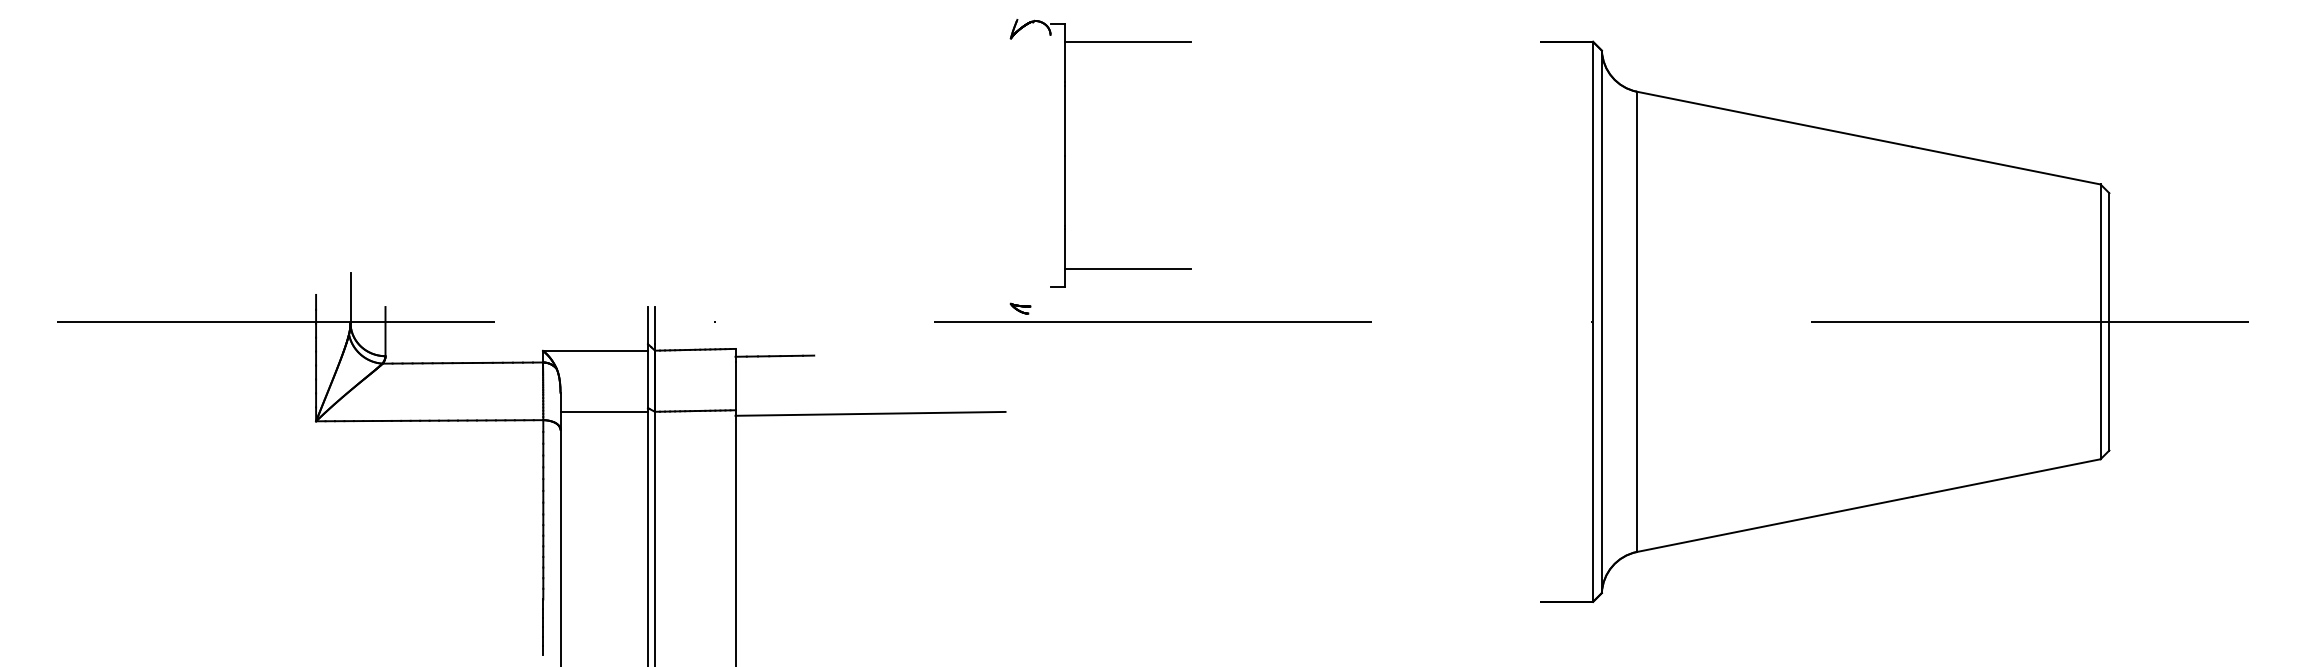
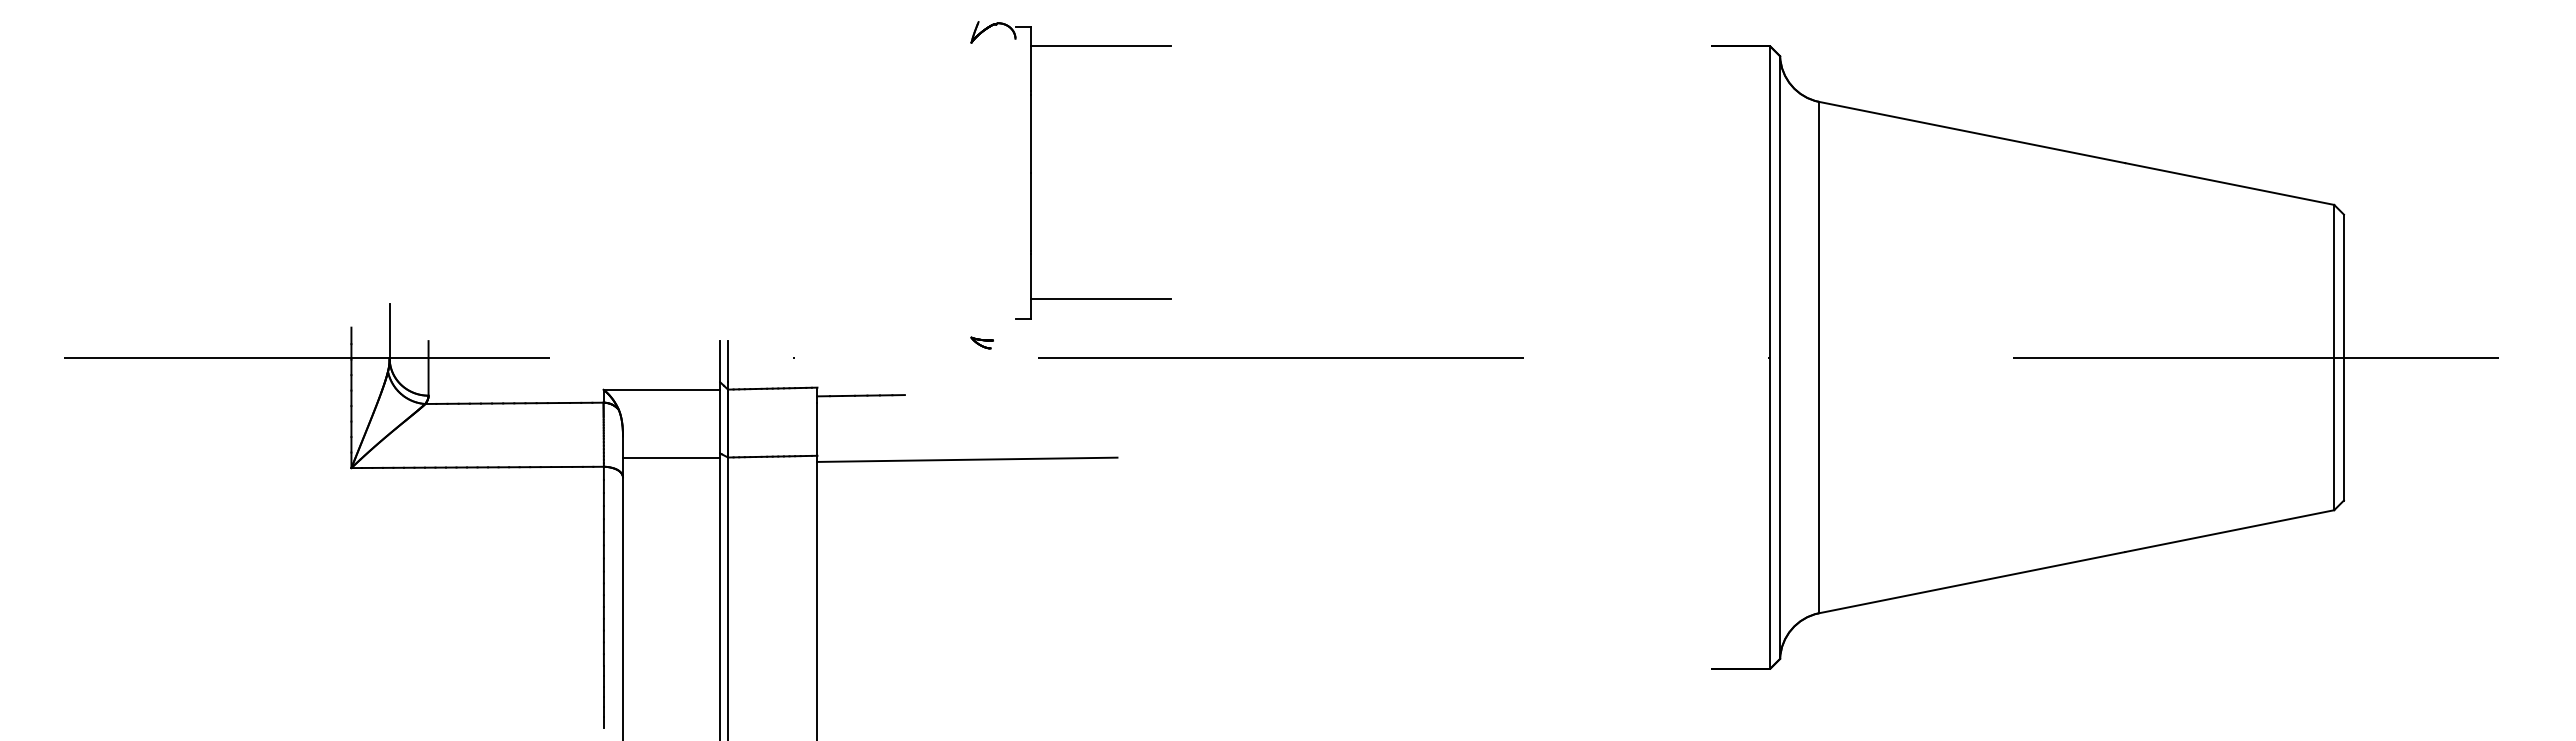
part: (1064, 167) -> (1031, 185), moved

